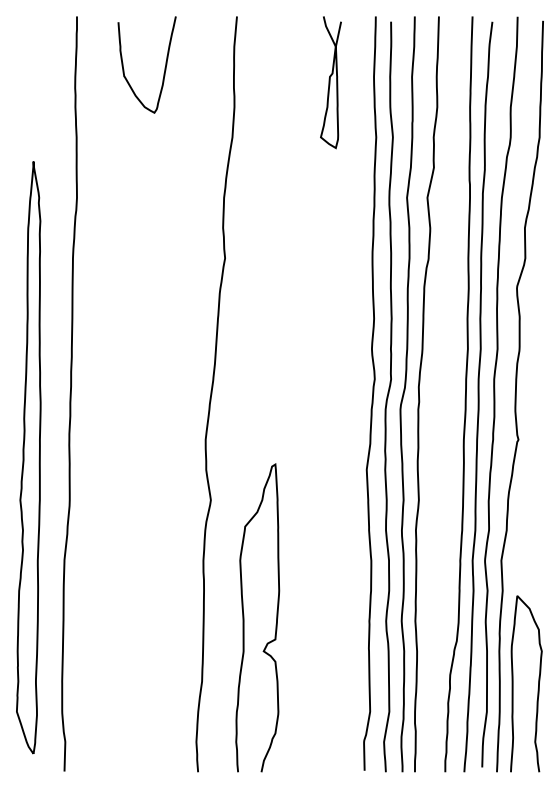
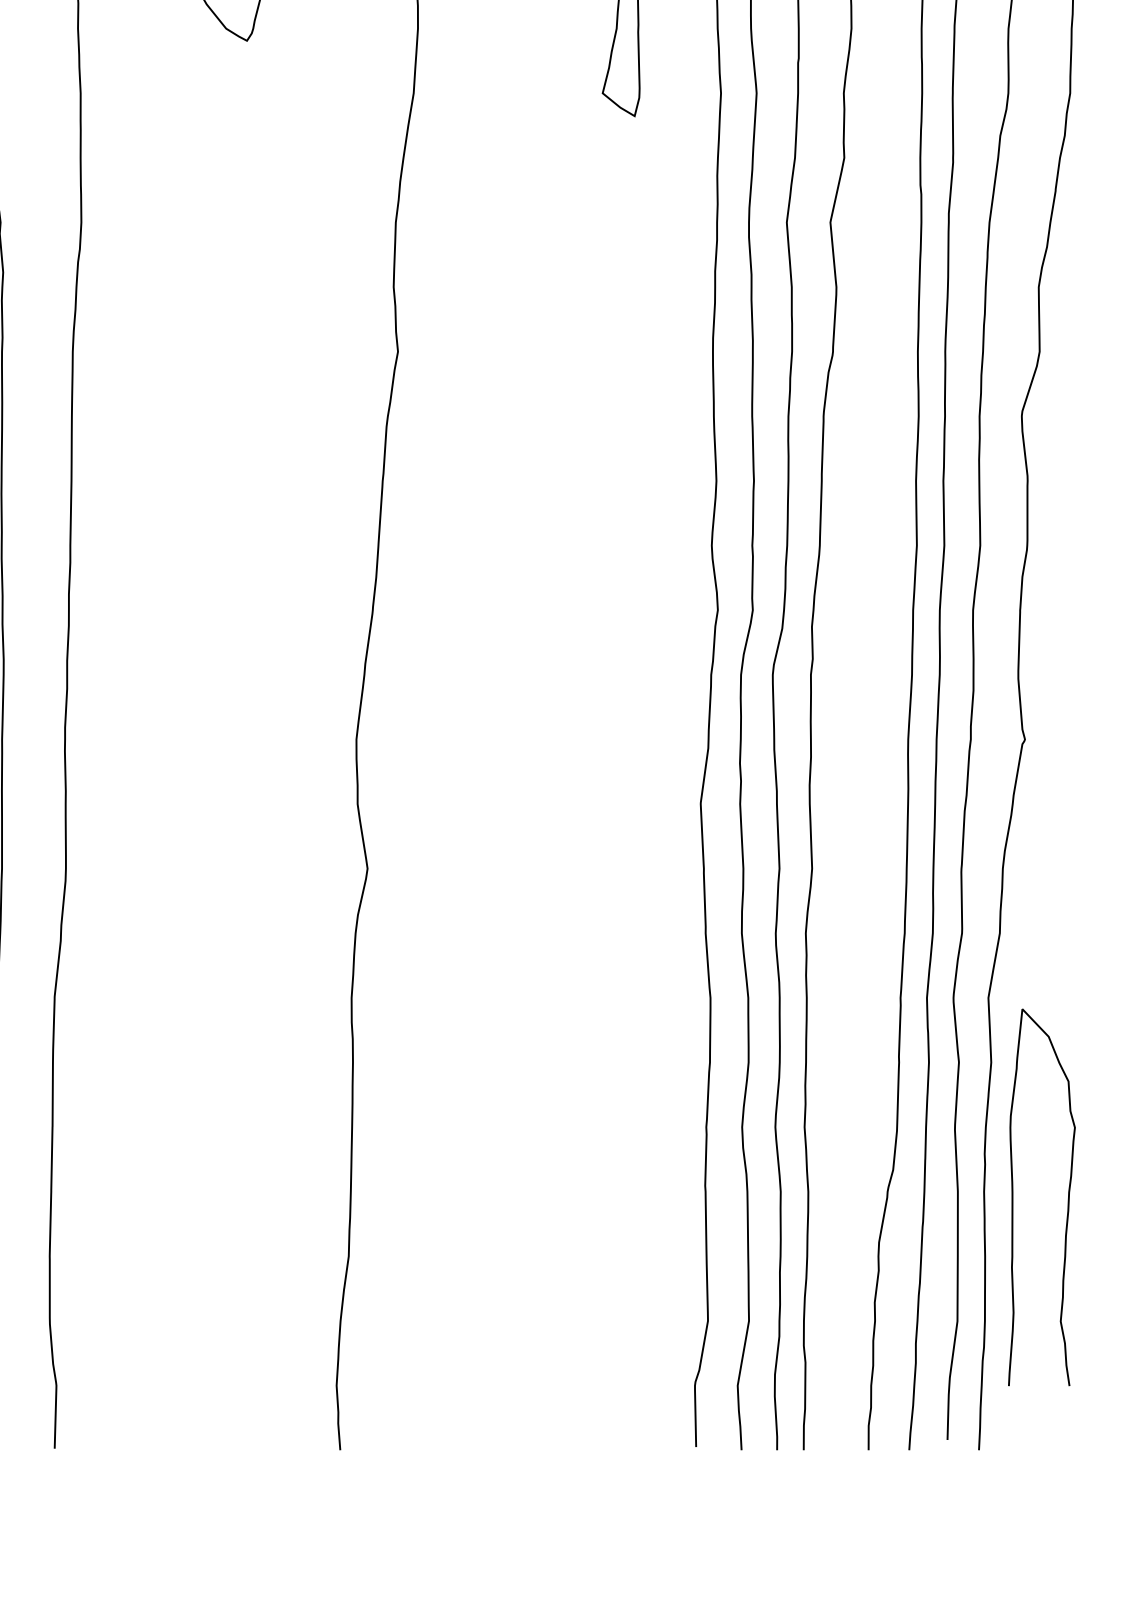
curve: (244, 617) -> (439, 1119), removed
curve: (538, 683) -> (1067, 1196), moved

